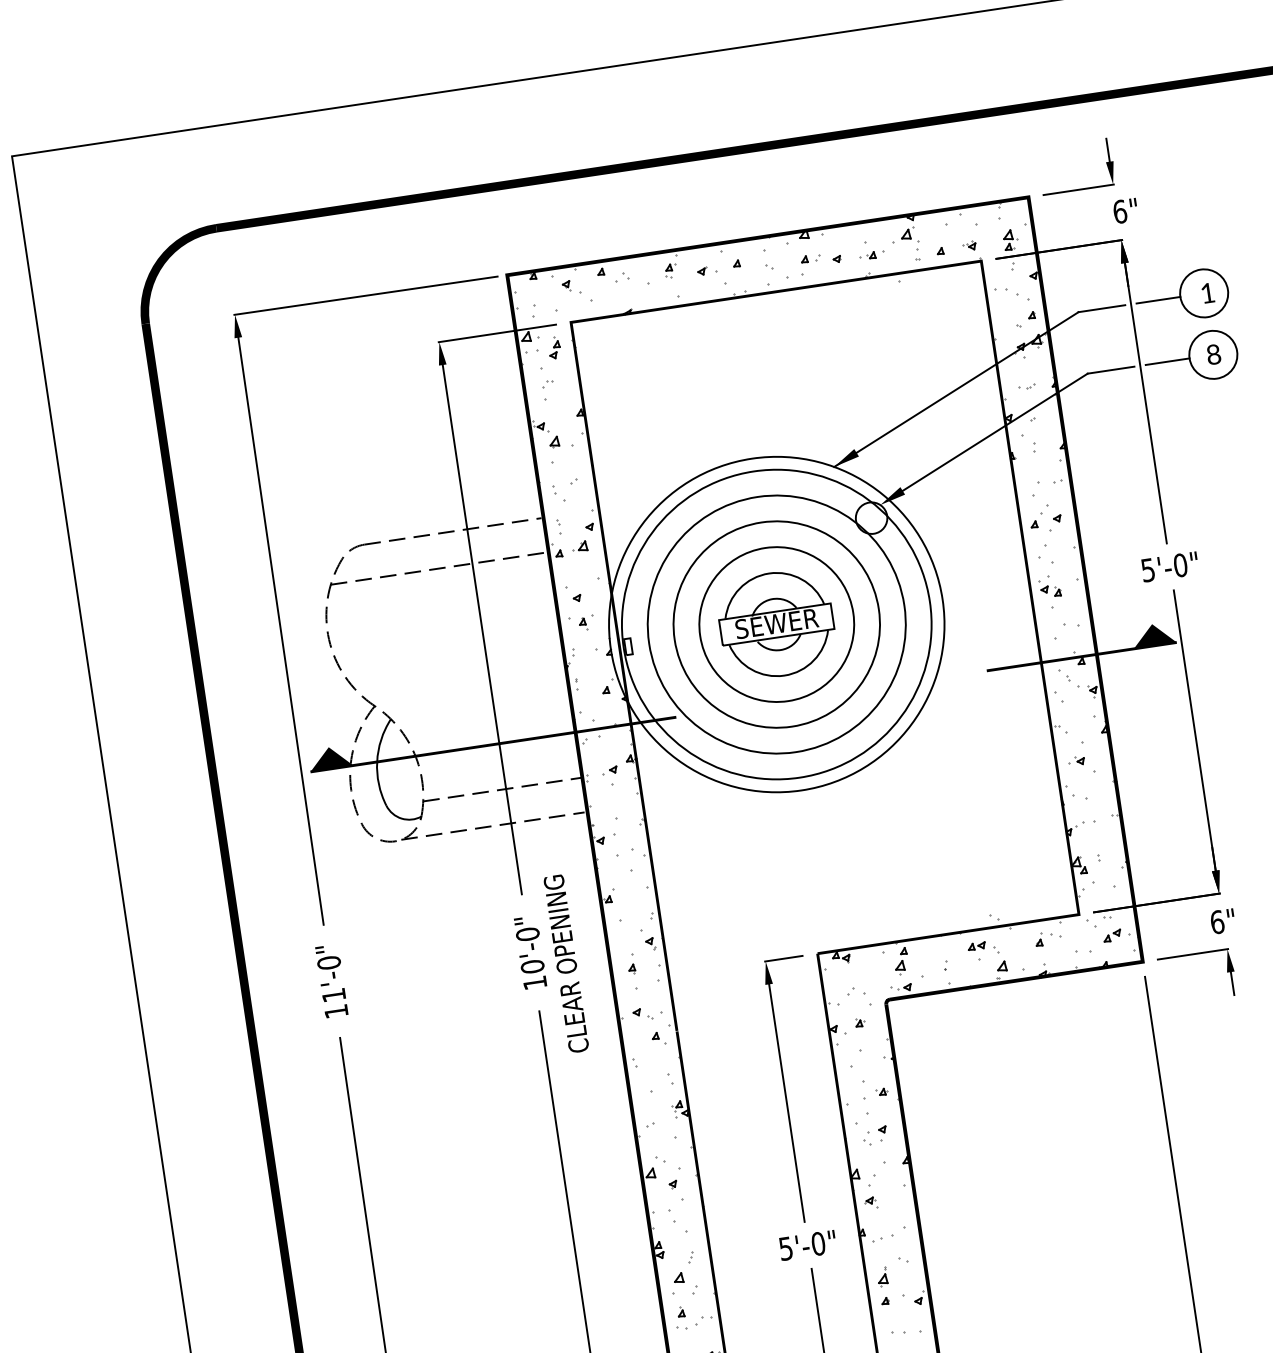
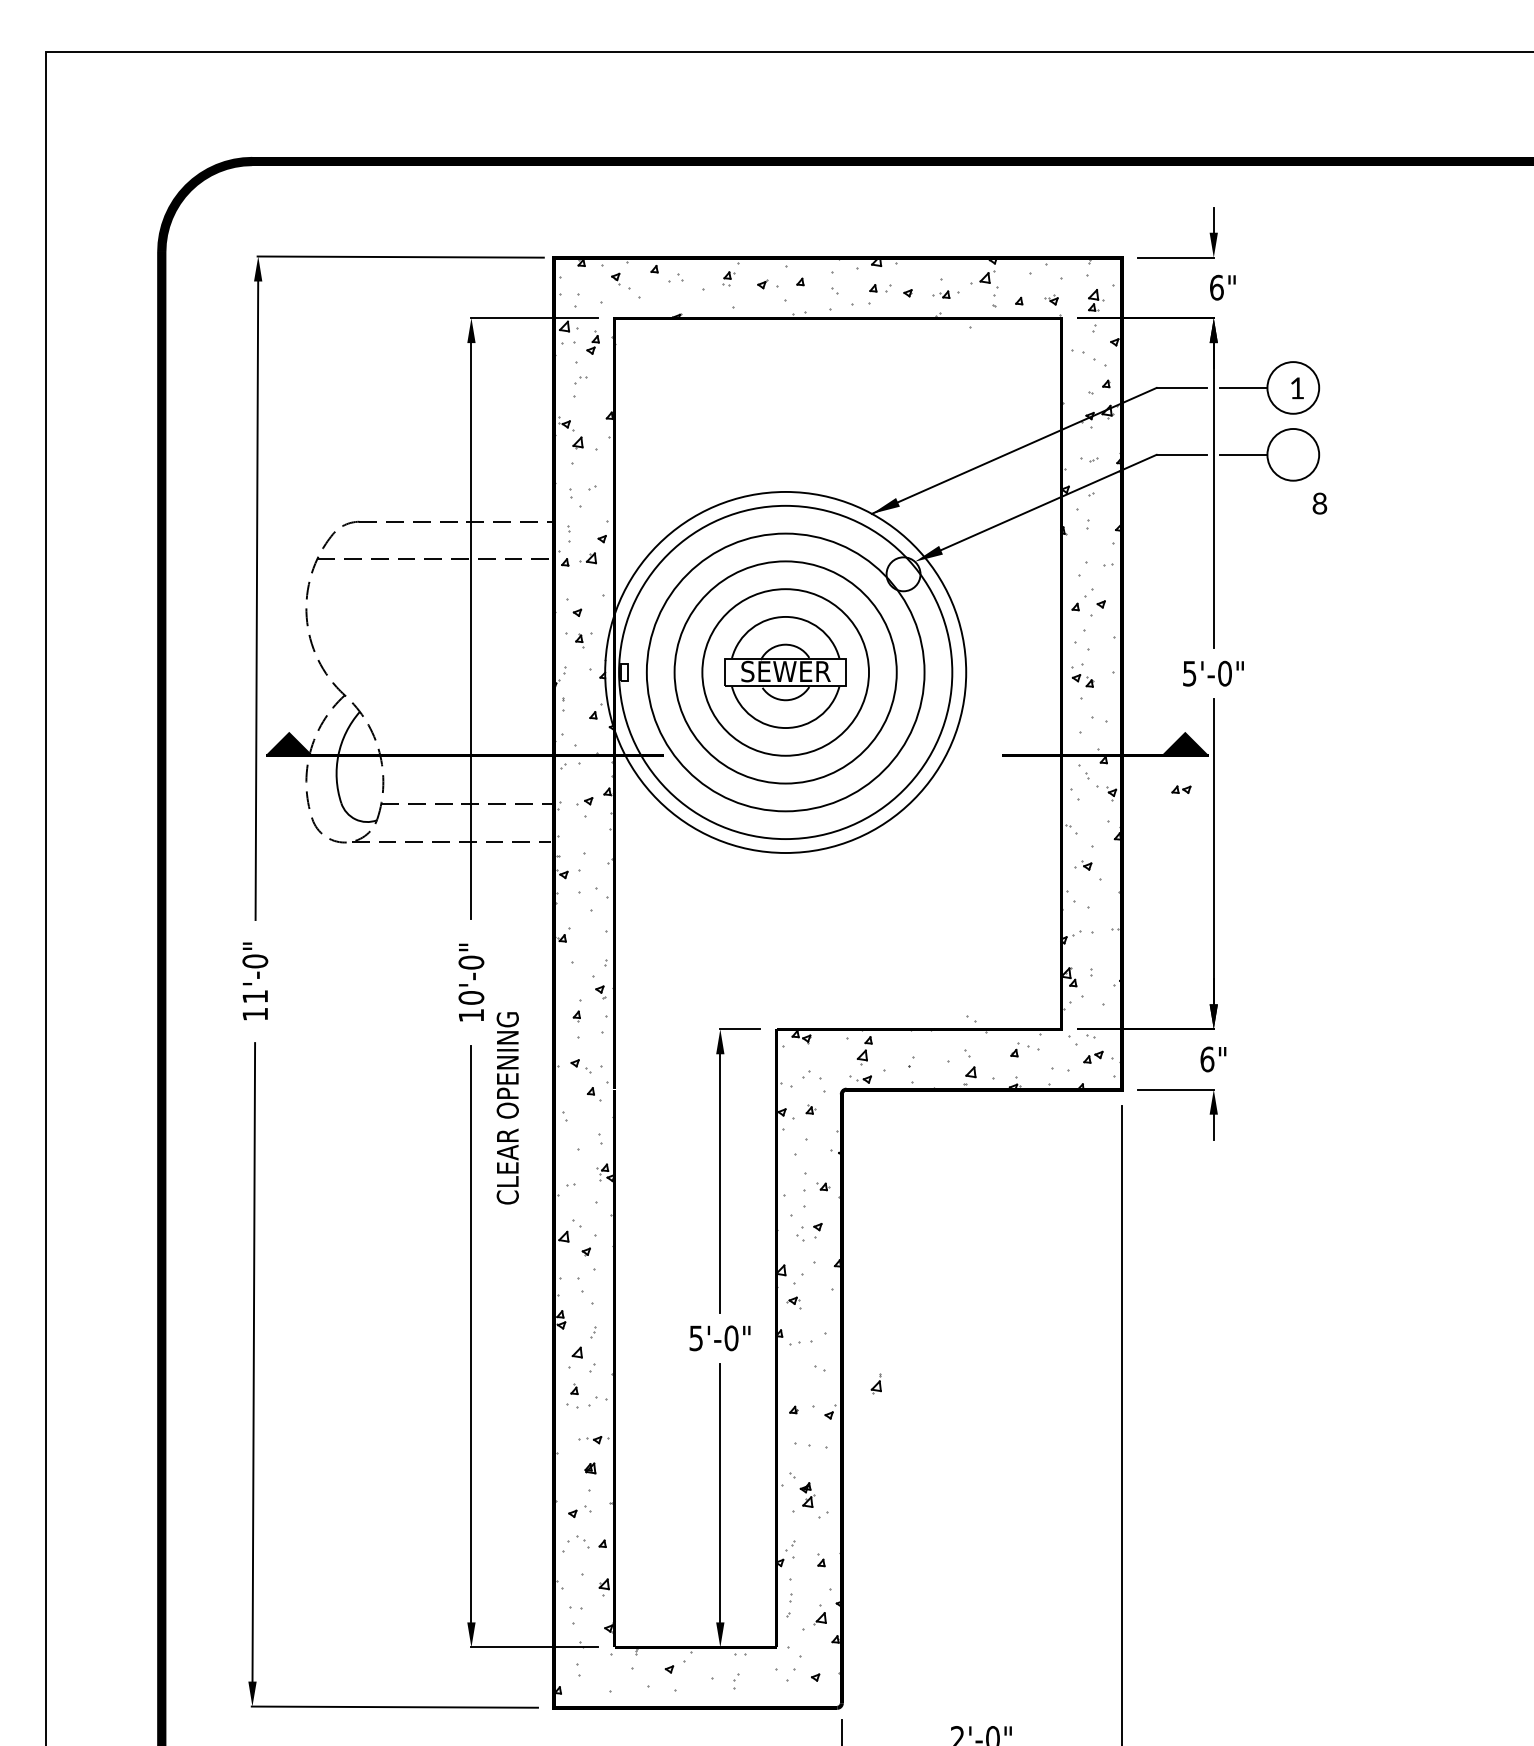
text: (1213, 354) -> (1319, 503), moved
part: (976, 946) -> (1181, 789), moved
text: (566, 964) -> (507, 1108), moved
part: (881, 1276) -> (875, 1383), moved

